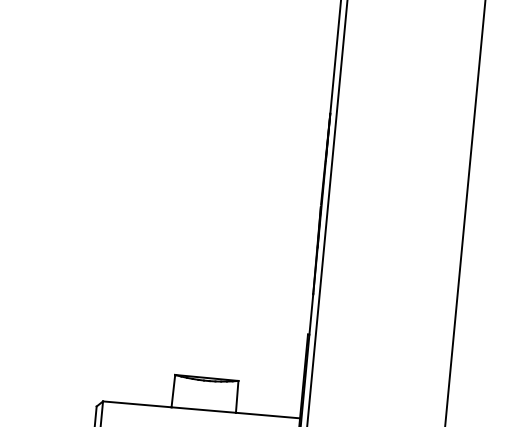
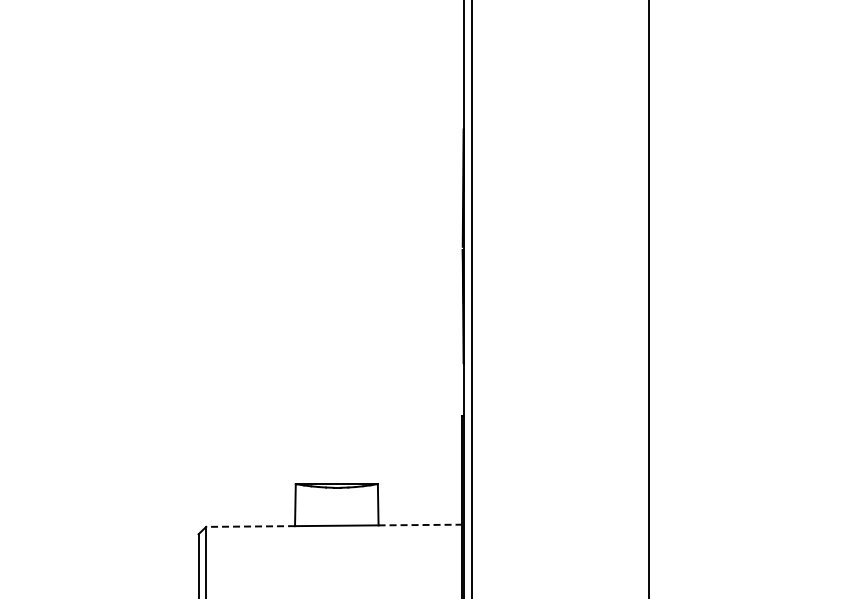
line: (137, 404) -> (250, 526), solid -> dashed
line: (268, 415) -> (420, 525), solid -> dashed

